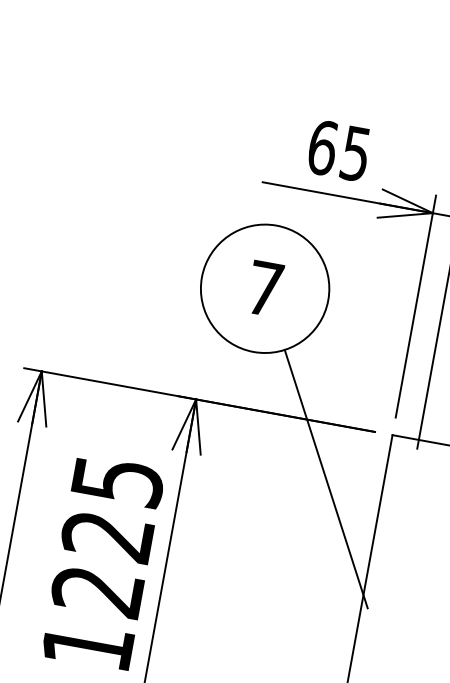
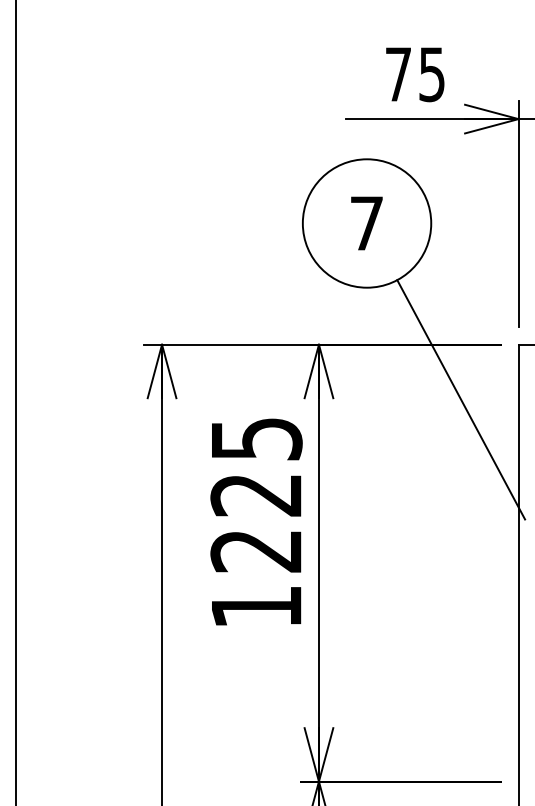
text: (322, 147) -> (398, 74), 65 -> 75

